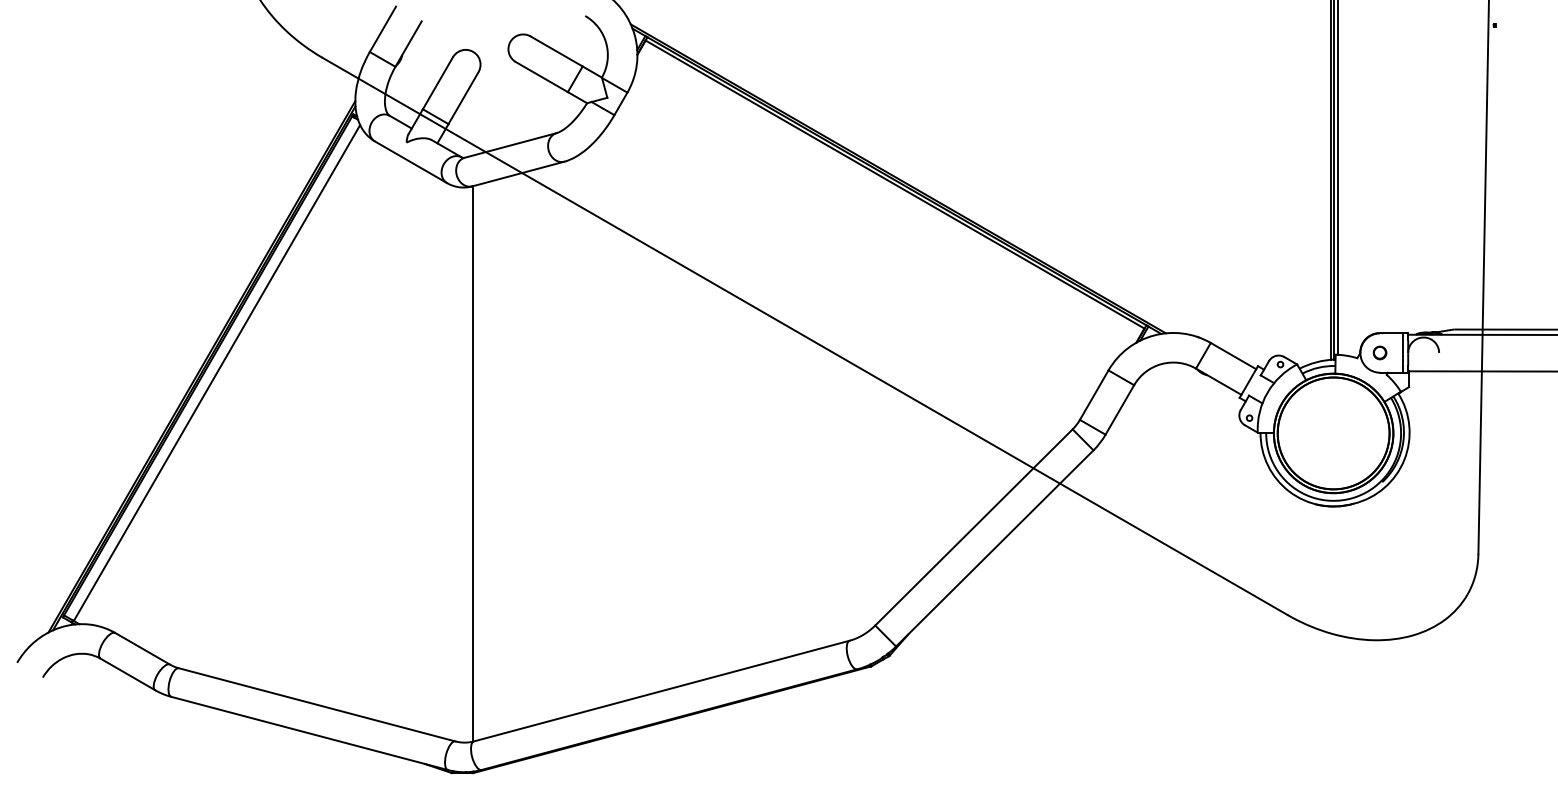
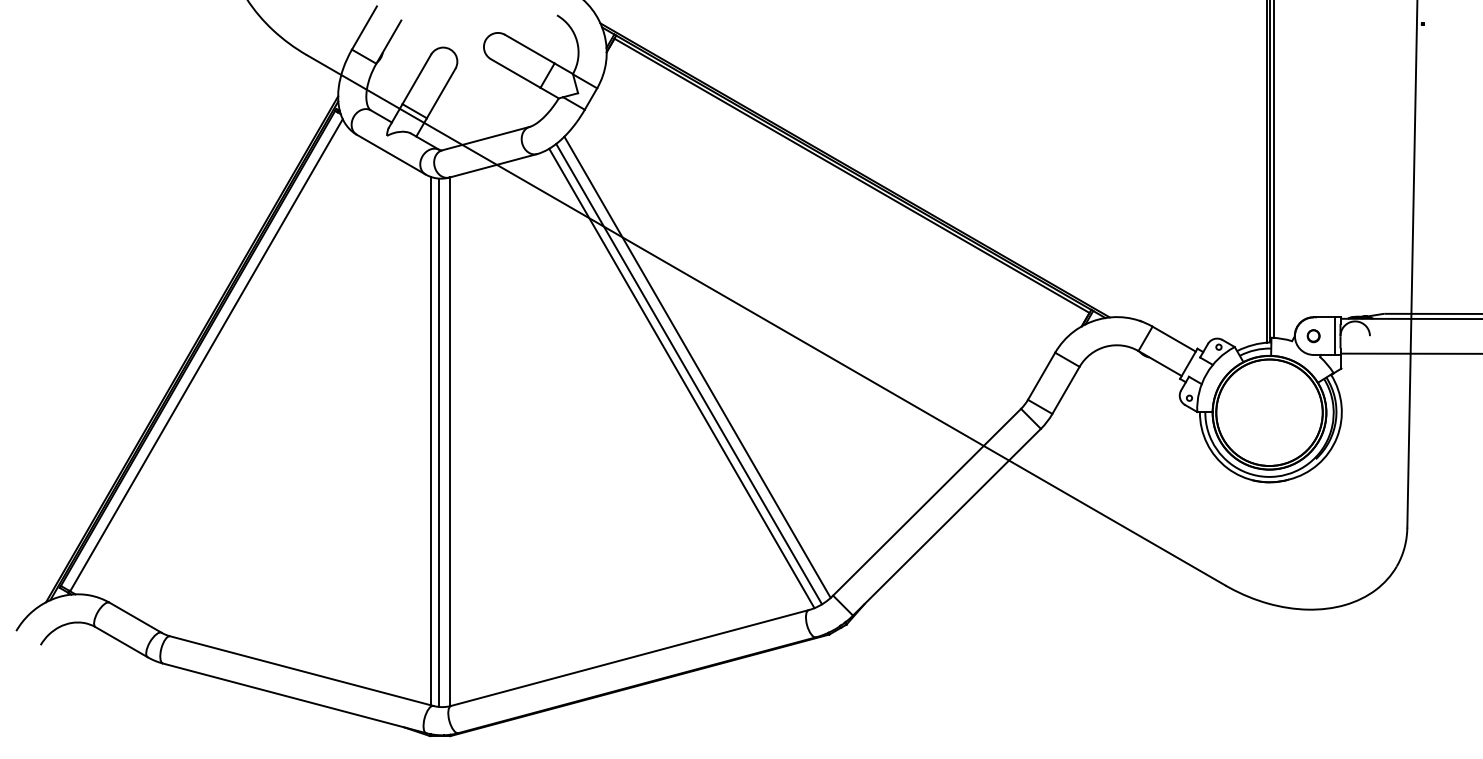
line: (732, 385) -> (697, 367), added
line: (723, 392) -> (688, 373), added
line: (716, 397) -> (682, 378), added
line: (452, 462) -> (430, 440), added
line: (461, 464) -> (439, 442), added

